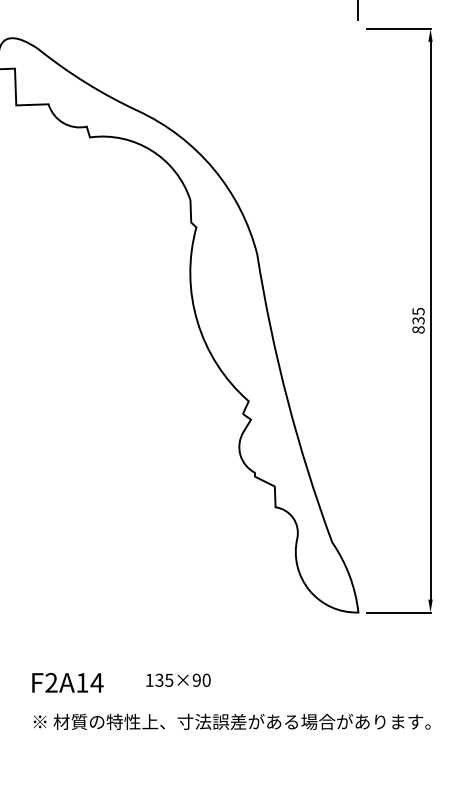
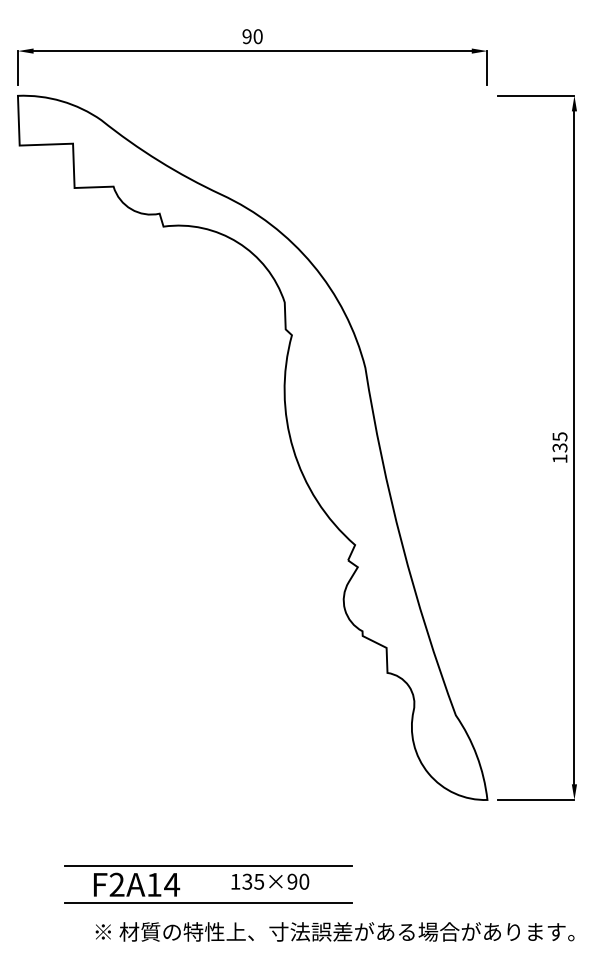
text: (418, 329) -> (559, 458), 835 -> 135
line: (127, 667) -> (208, 866), added
line: (127, 697) -> (208, 902), added

